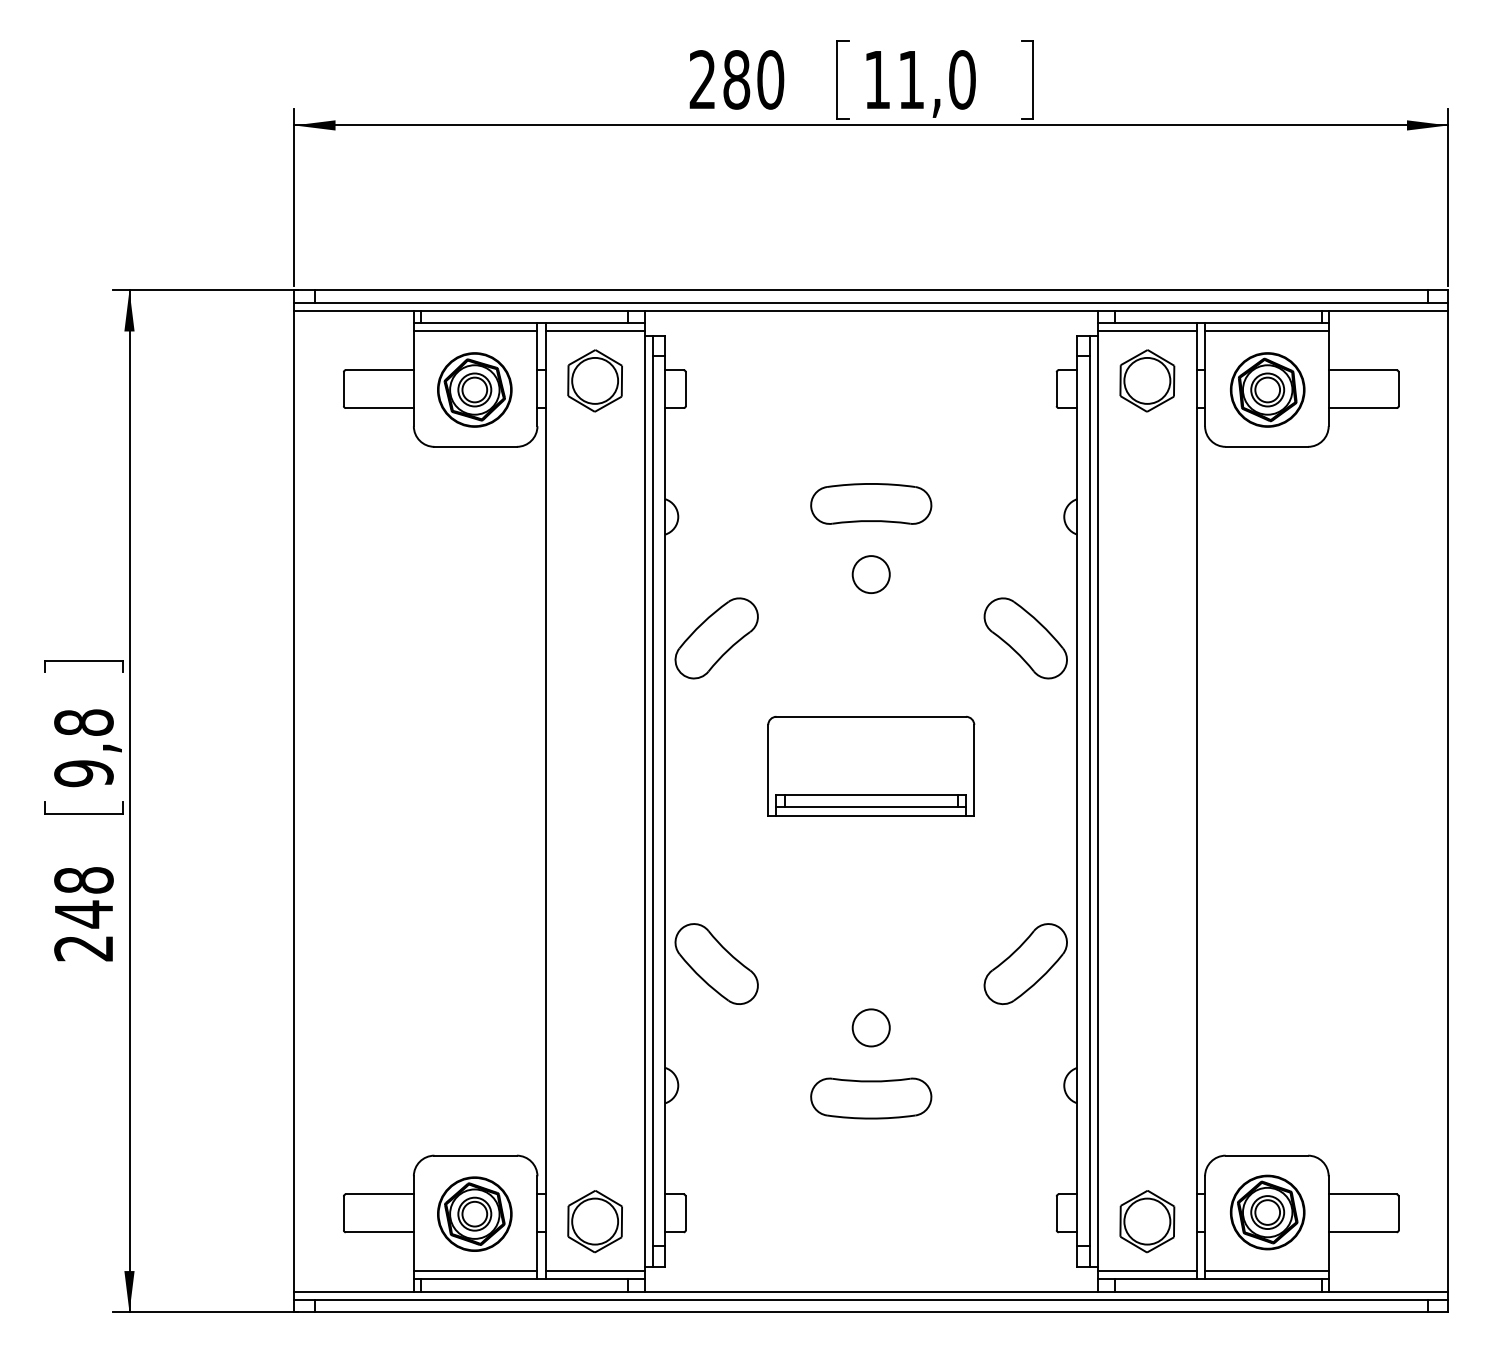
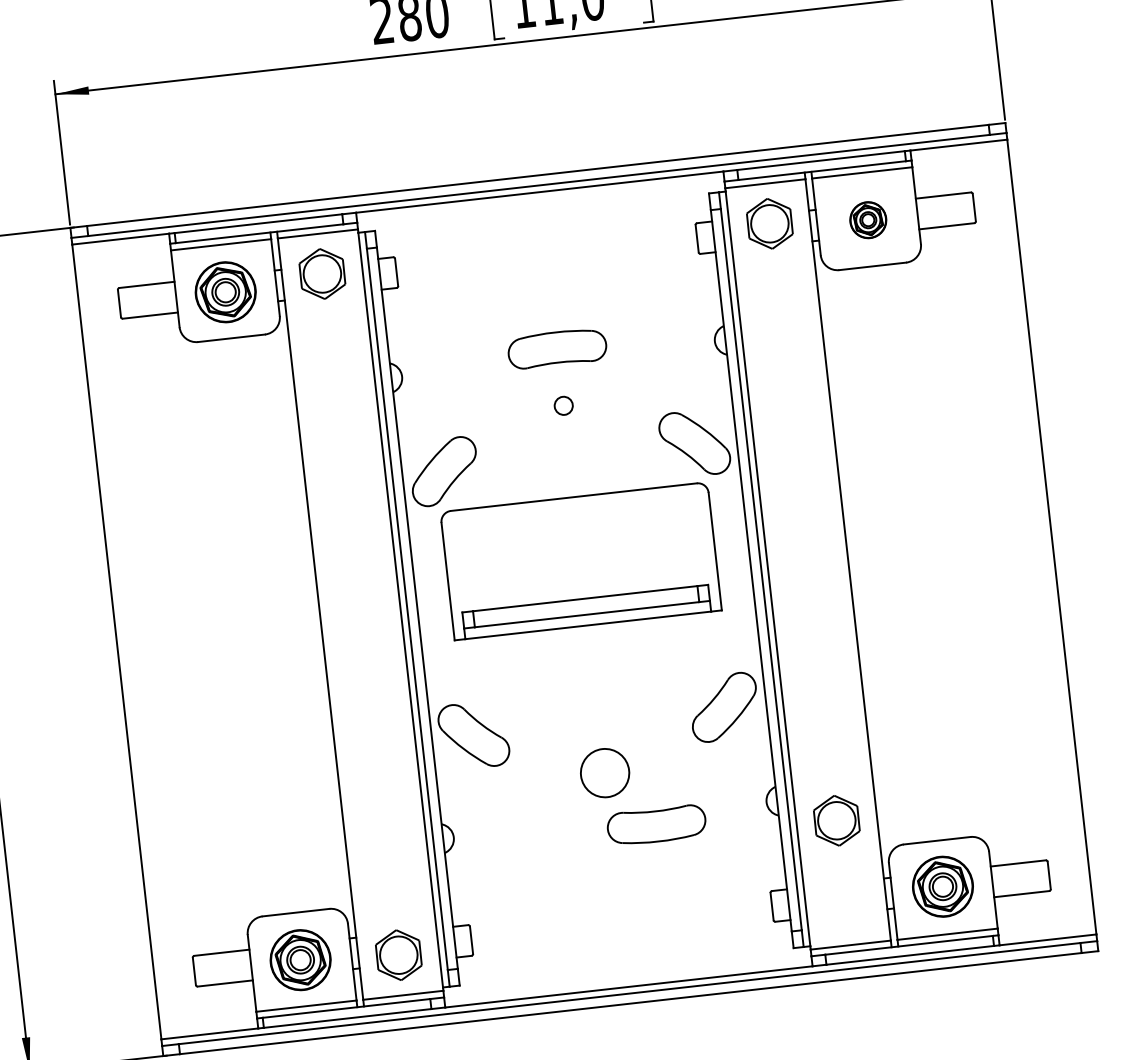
part: (1267, 389) -> (868, 219), size x0.6
circle: (870, 574) -> (563, 405), size x0.6
part: (871, 765) -> (581, 560), size x1.6
circle: (870, 1027) -> (604, 772), size x1.6
part: (871, 1098) -> (656, 825), moved
part: (1147, 1221) -> (836, 820), moved

